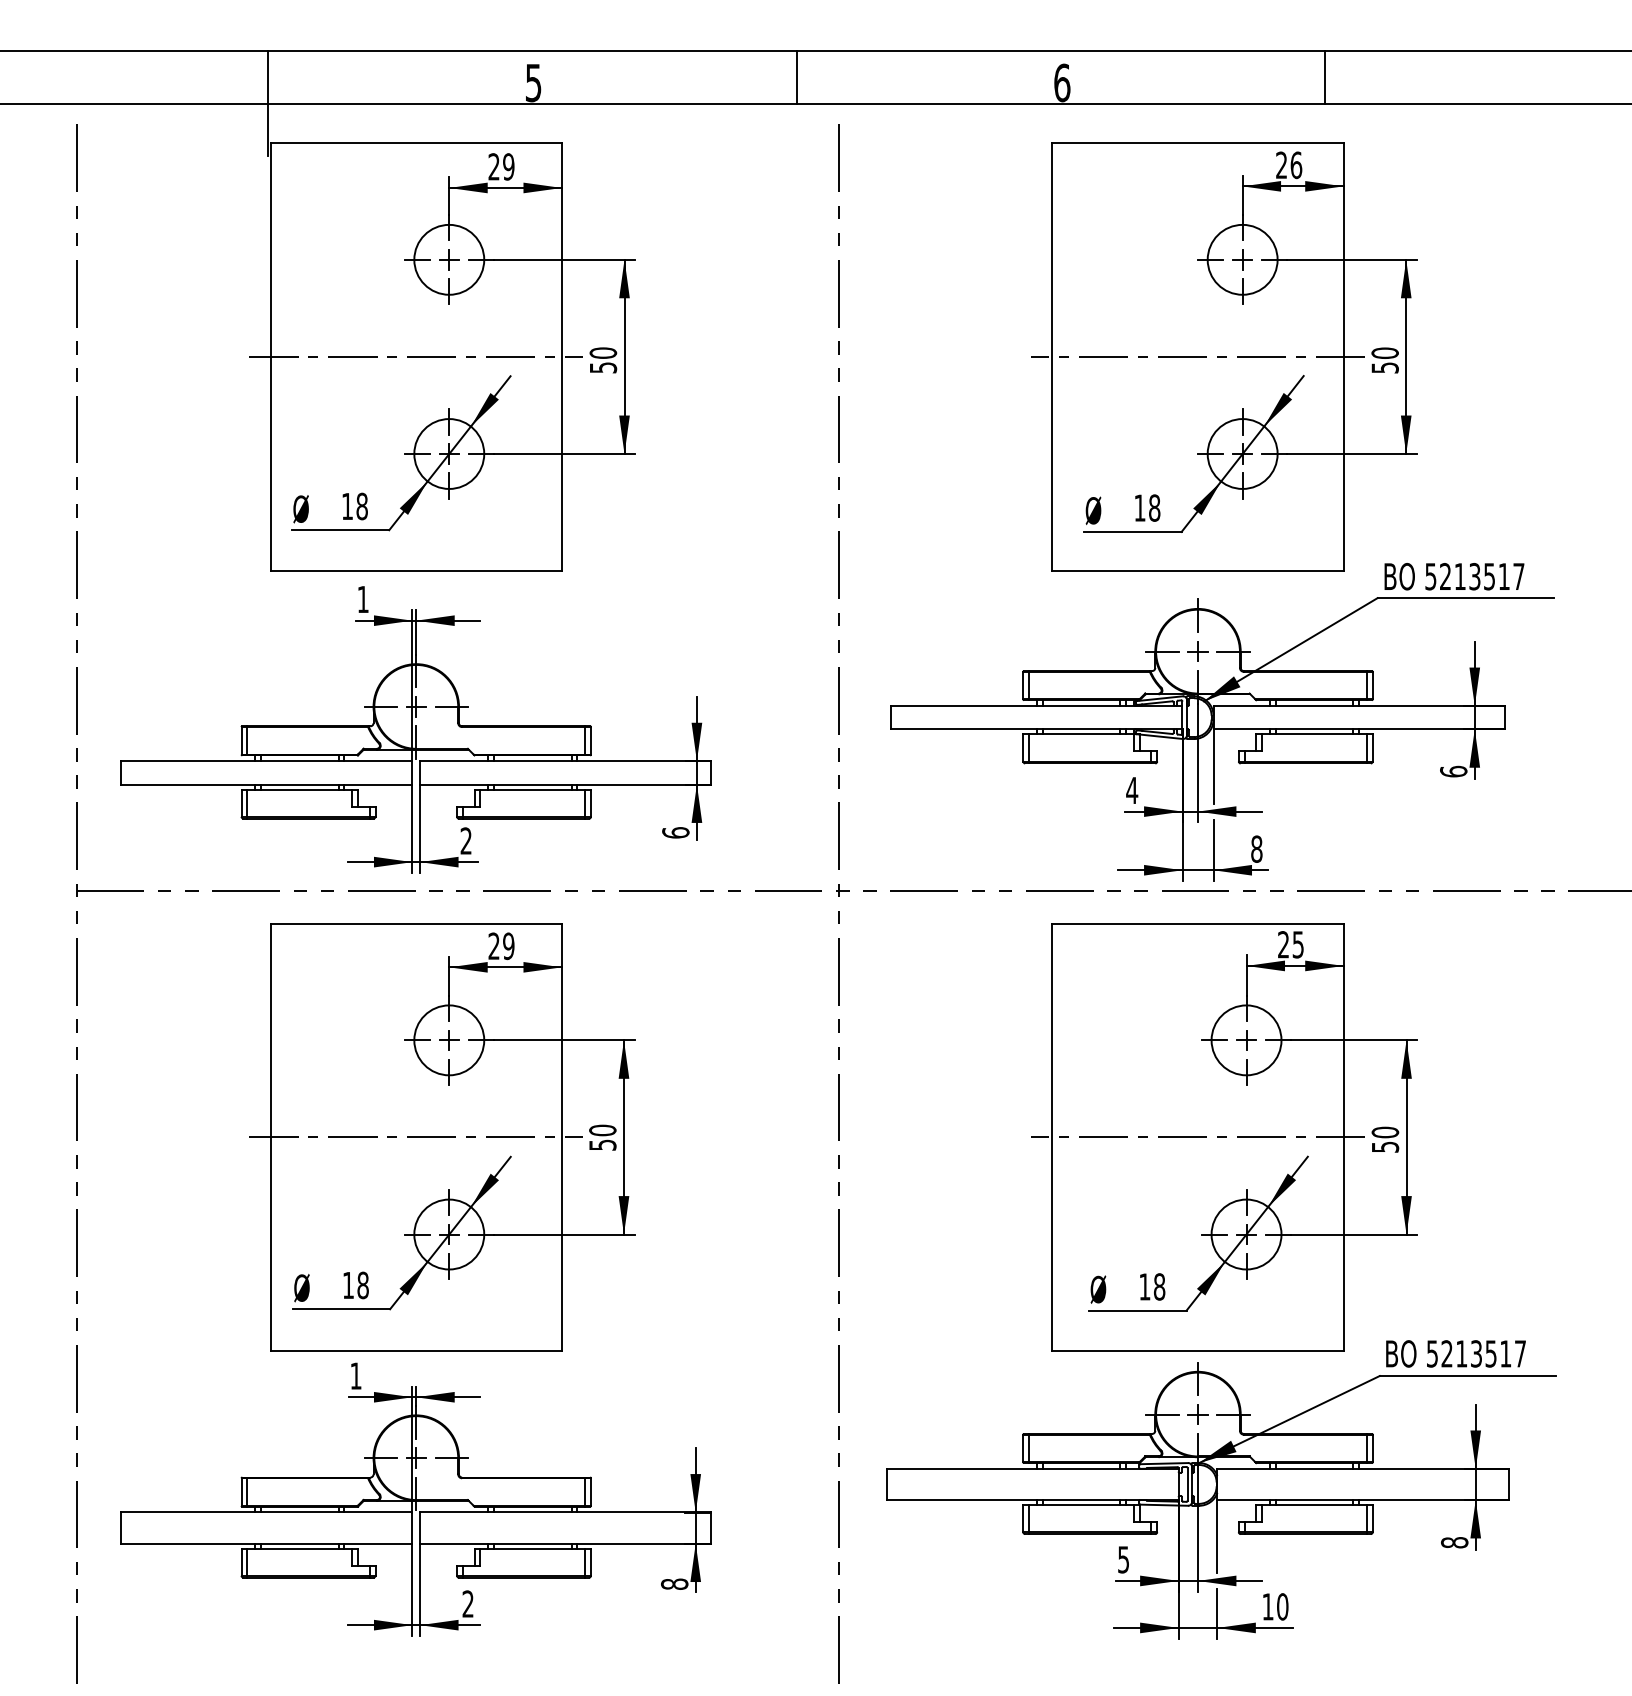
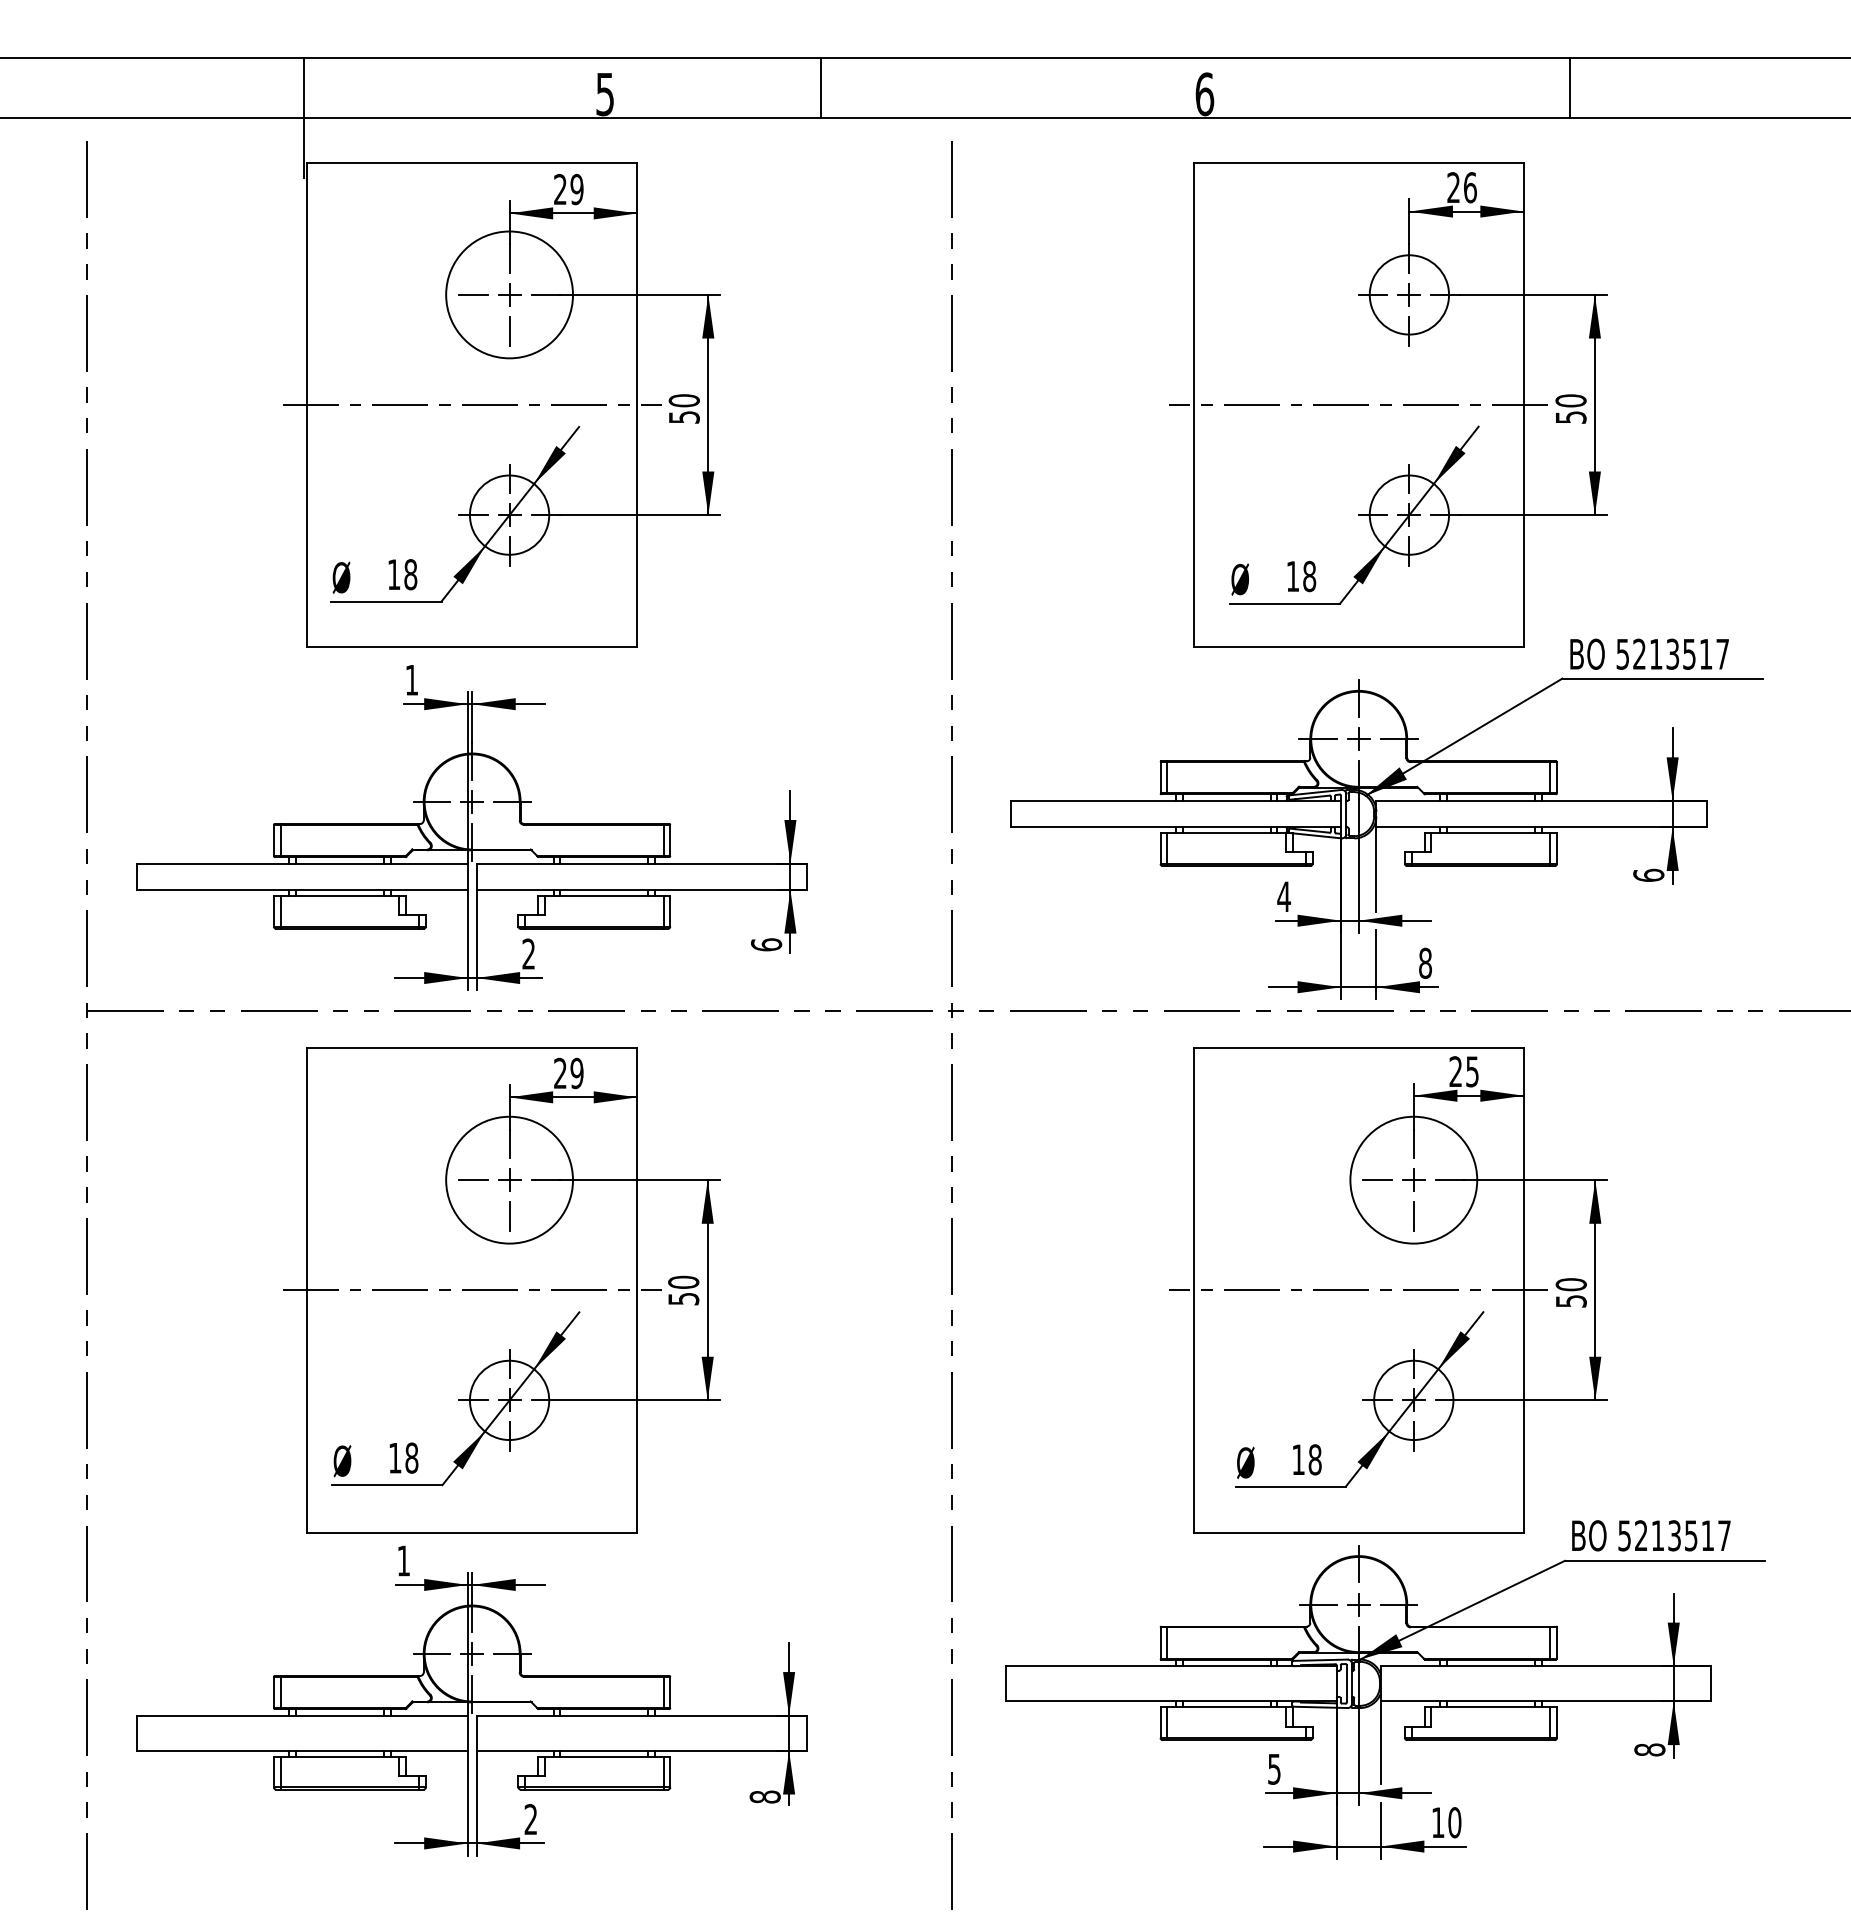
line: (796, 76) -> (821, 87), moved
line: (1324, 76) -> (1569, 87), moved
circle: (449, 259) -> (509, 294), size x1.6
circle: (449, 1039) -> (509, 1179), size x1.6
circle: (1246, 1039) -> (1413, 1179), size x1.6

